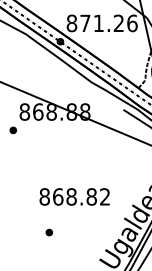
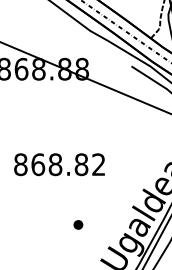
text: (74, 196) -> (59, 164), moved
part: (48, 232) -> (77, 224), moved

